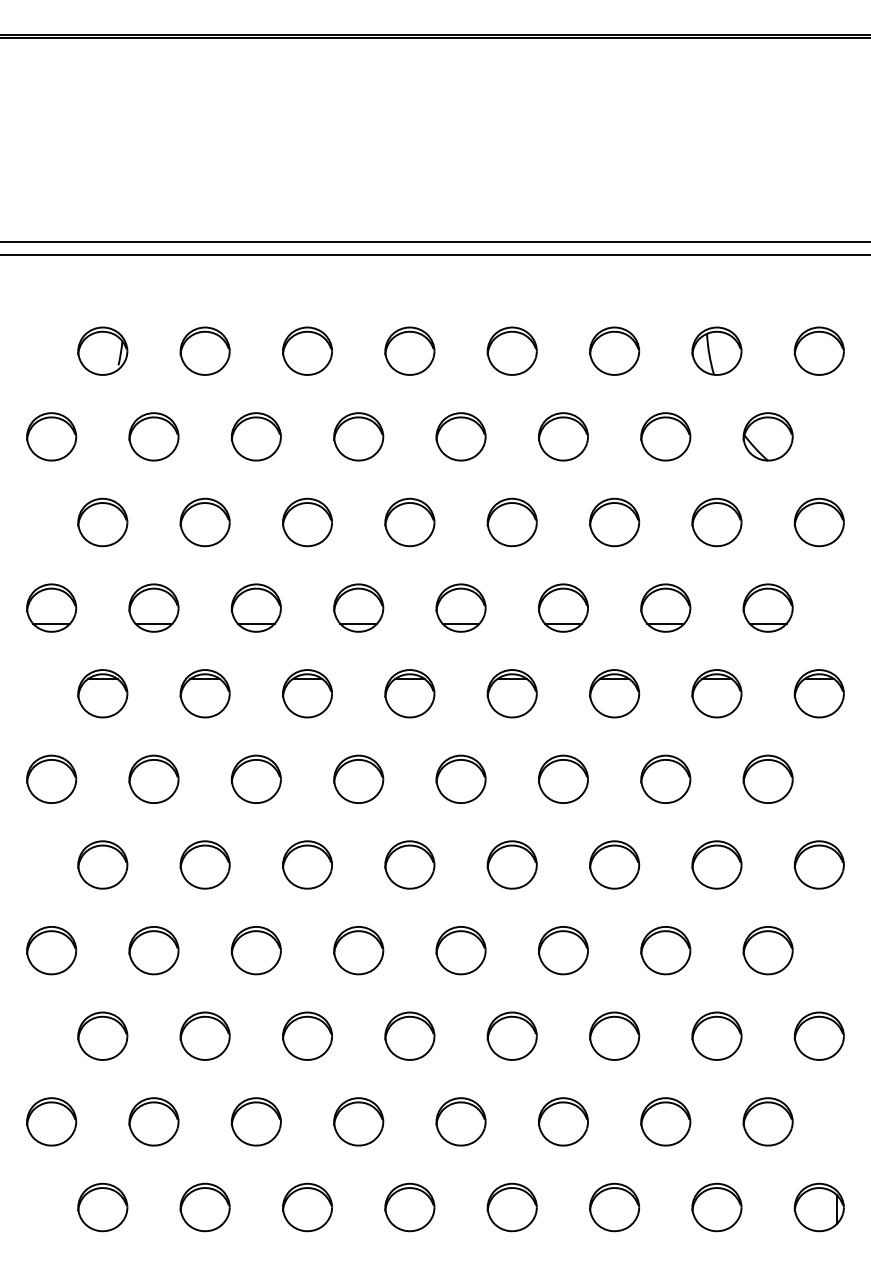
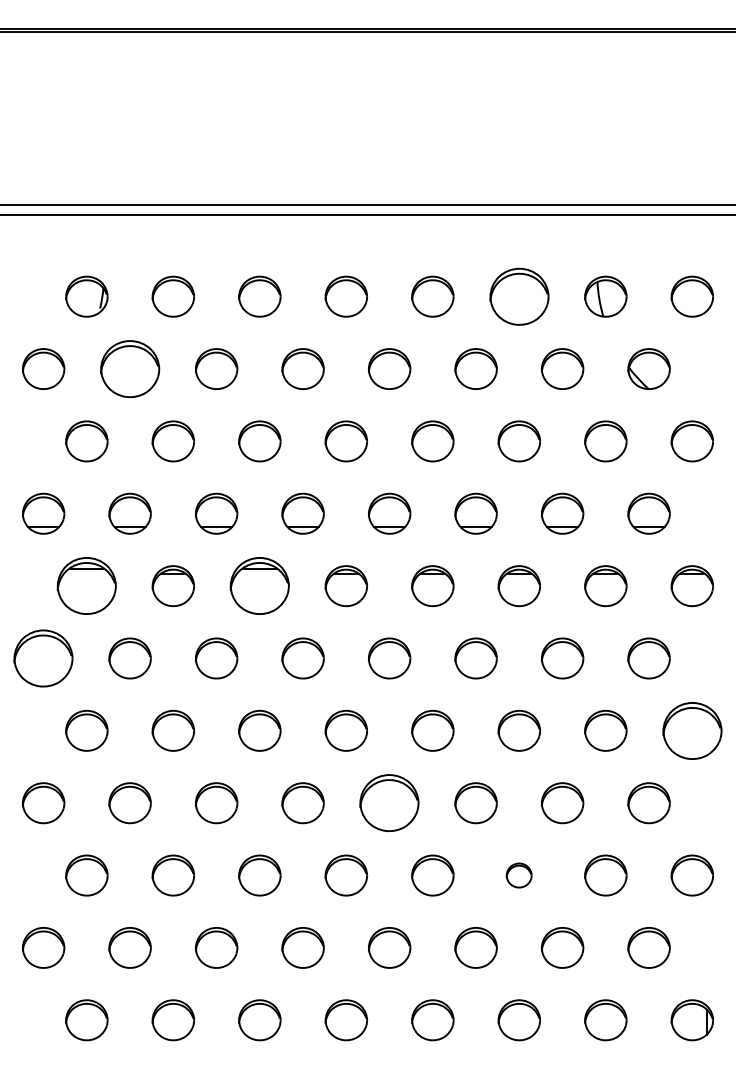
part: (613, 350) -> (518, 296), size x1.4
part: (153, 436) -> (129, 368), size x1.4
part: (102, 694) -> (86, 586), size x1.4
part: (307, 694) -> (259, 586), size x1.4
part: (51, 779) -> (43, 658), size x1.4
part: (818, 864) -> (691, 730), size x1.4
part: (460, 950) -> (389, 803), size x1.4
part: (613, 1036) -> (518, 875), size x0.6

